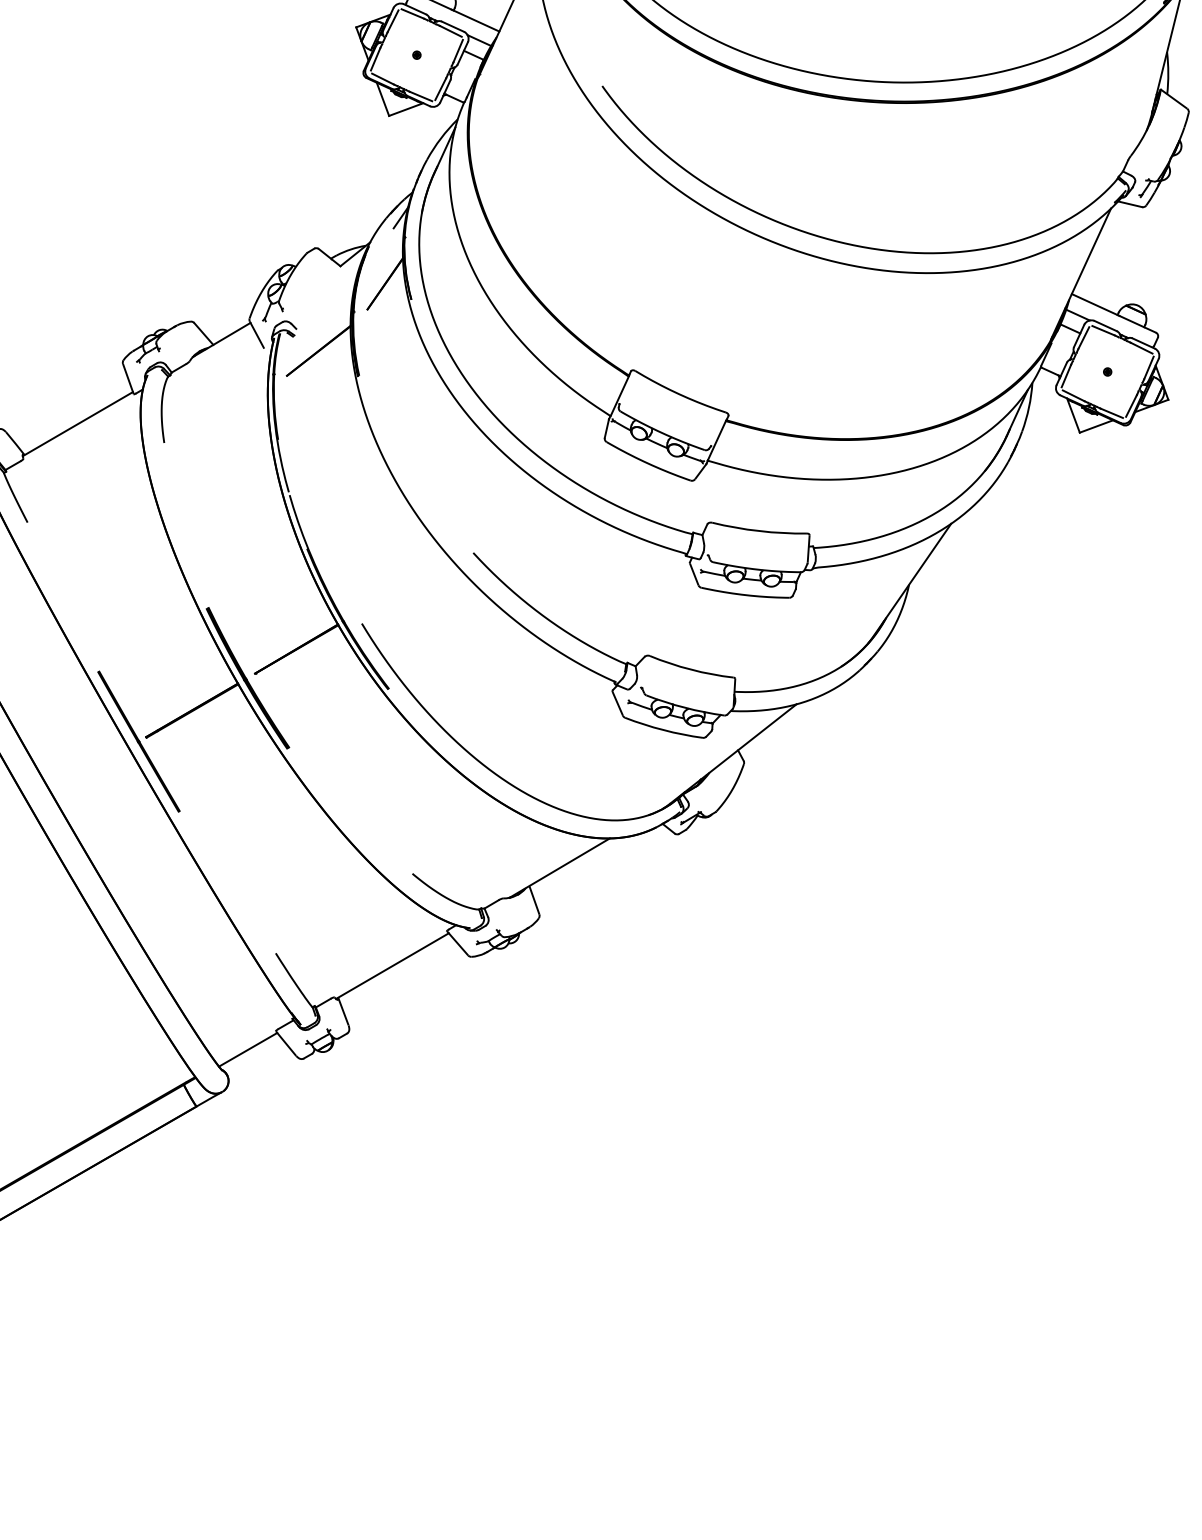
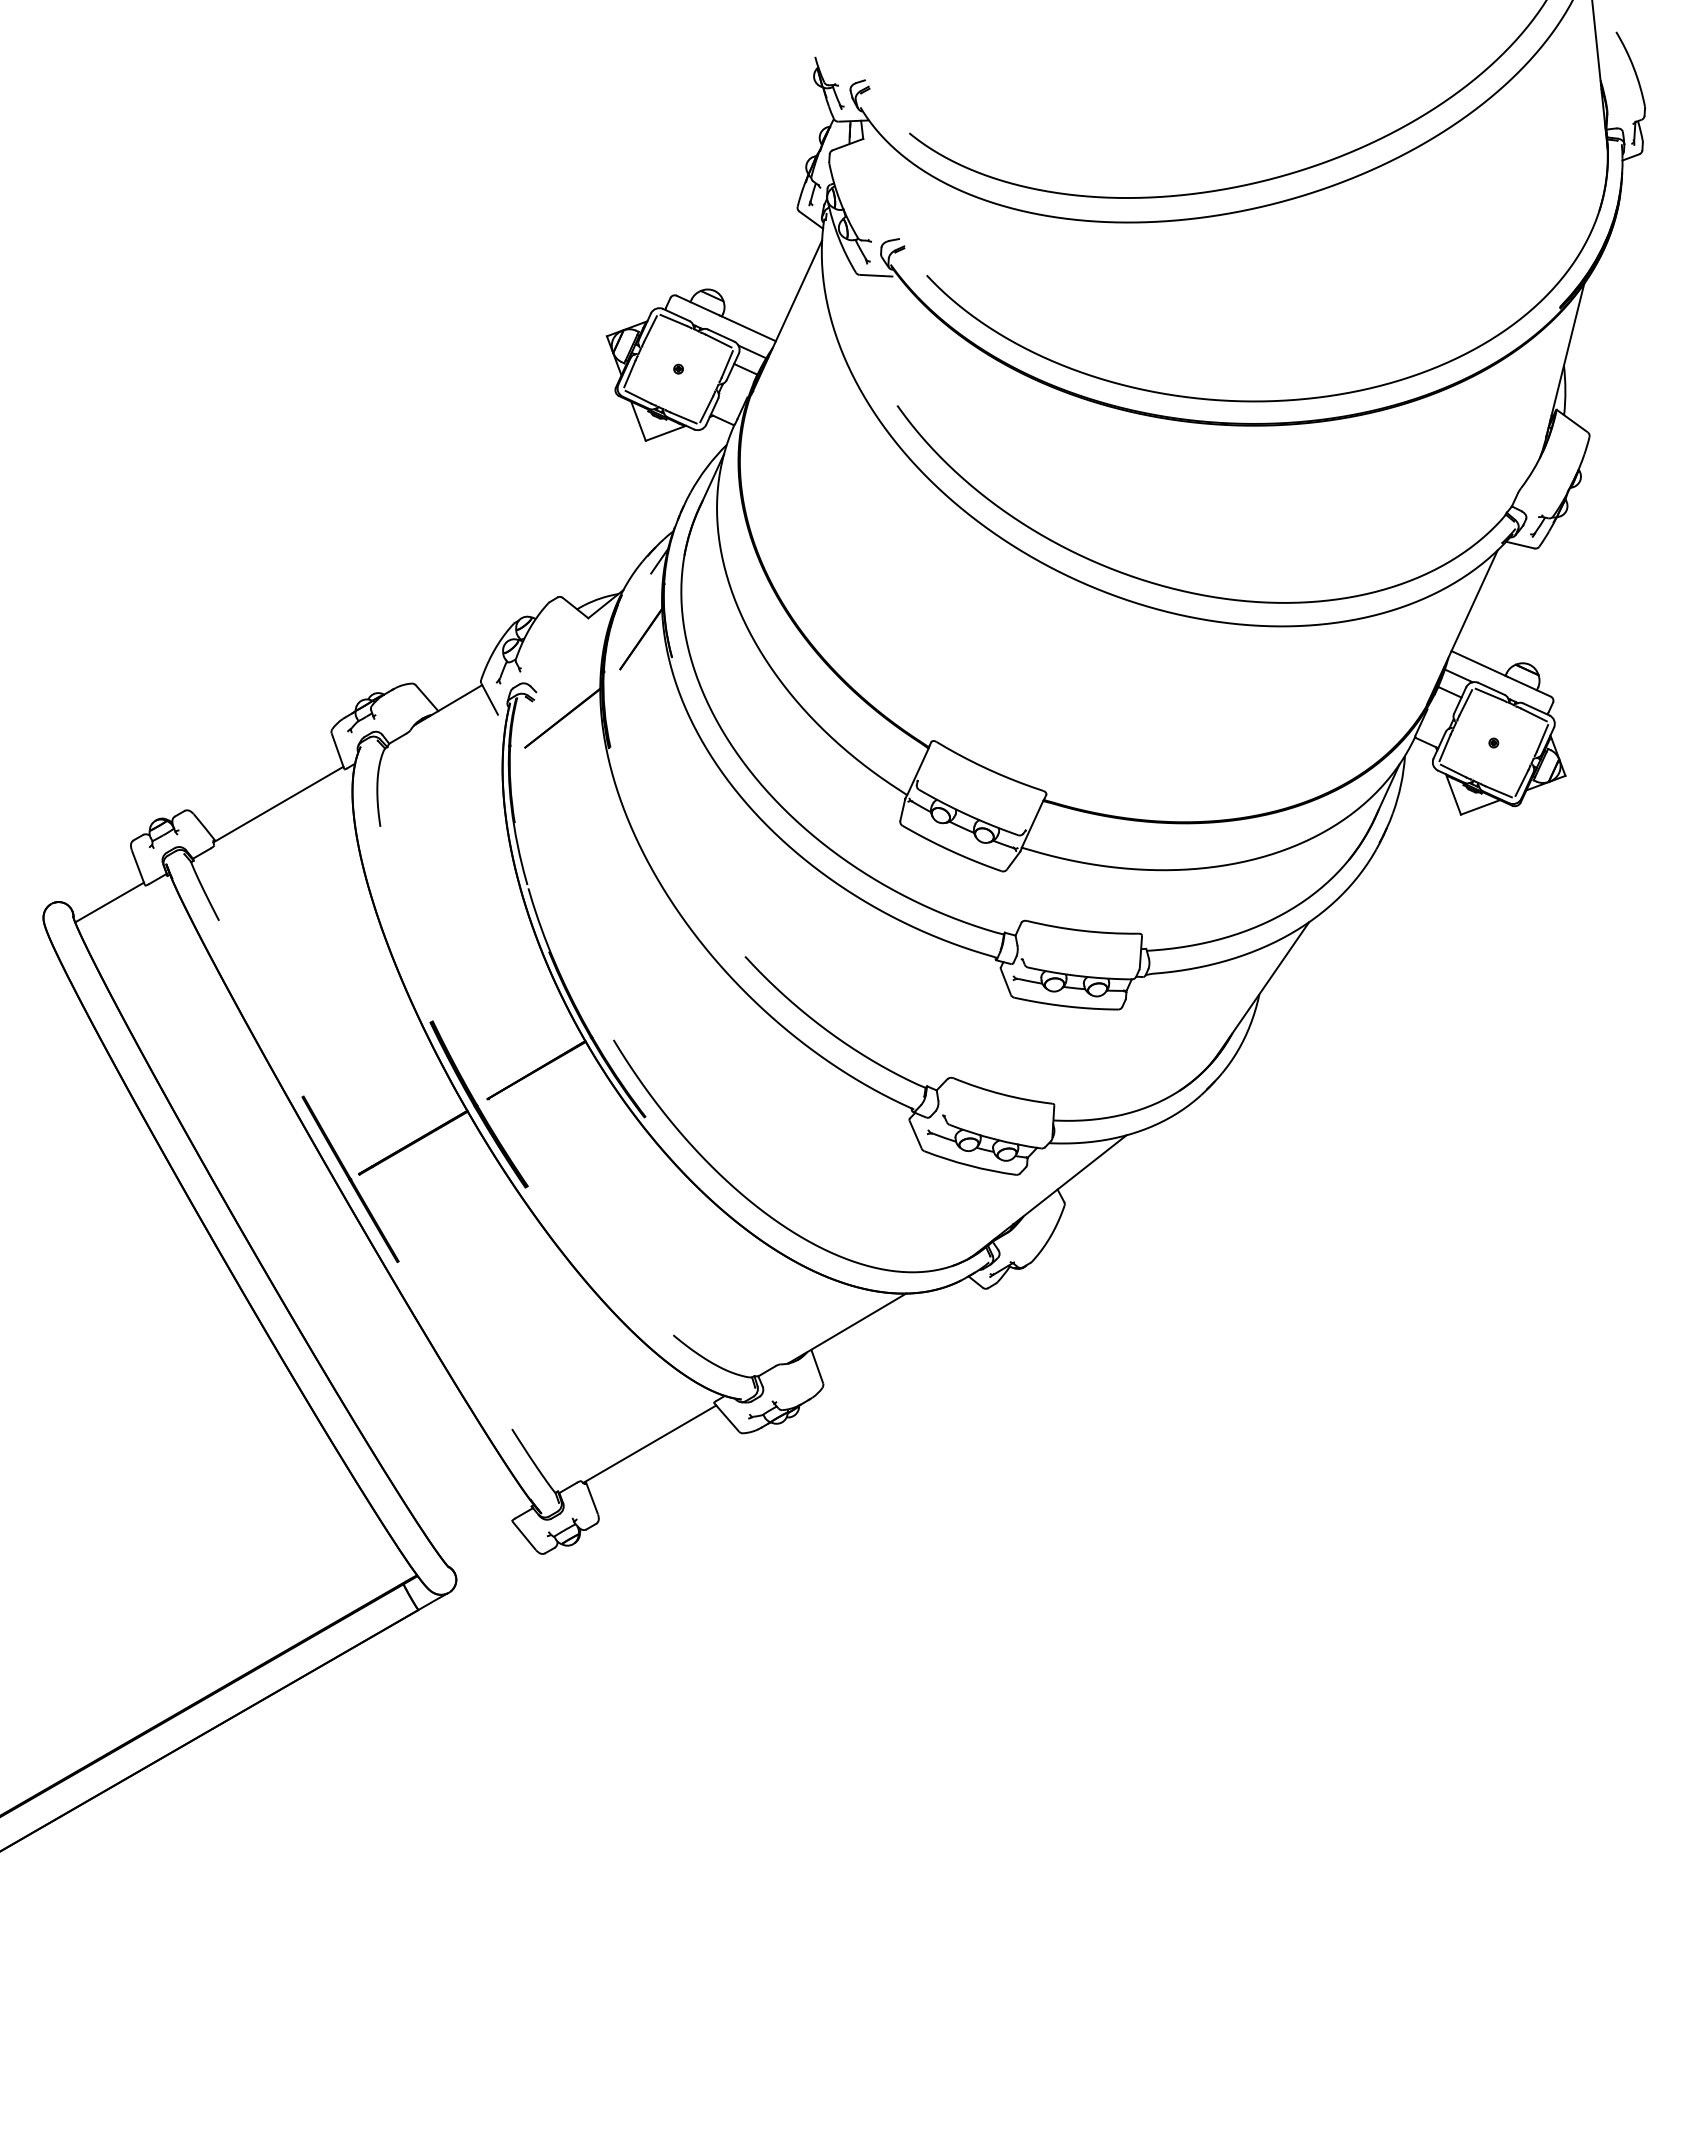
line: (247, 1049) -> (478, 1542), removed

